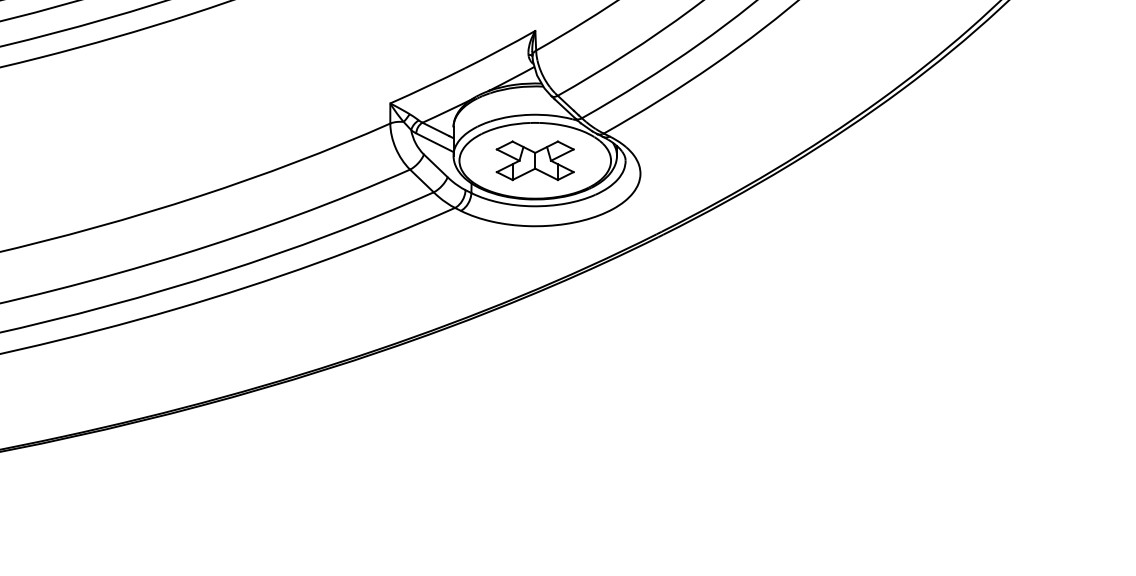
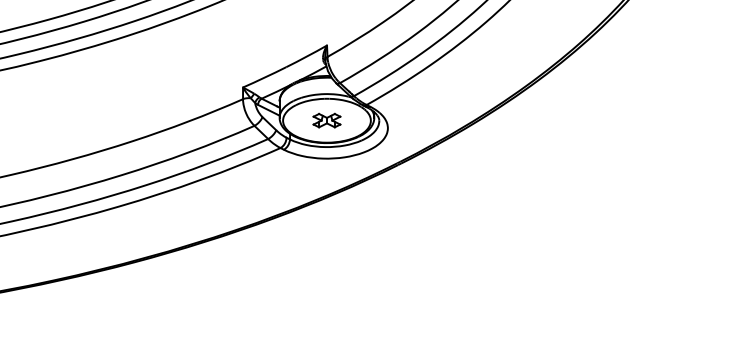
part: (534, 160) -> (326, 120), size x0.6

